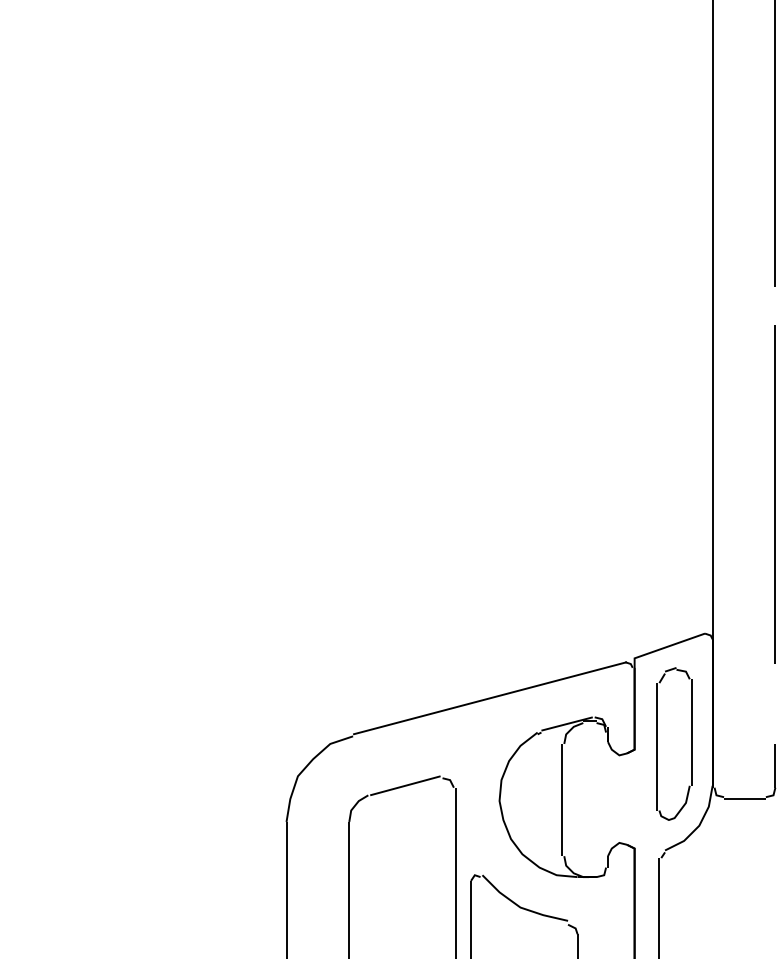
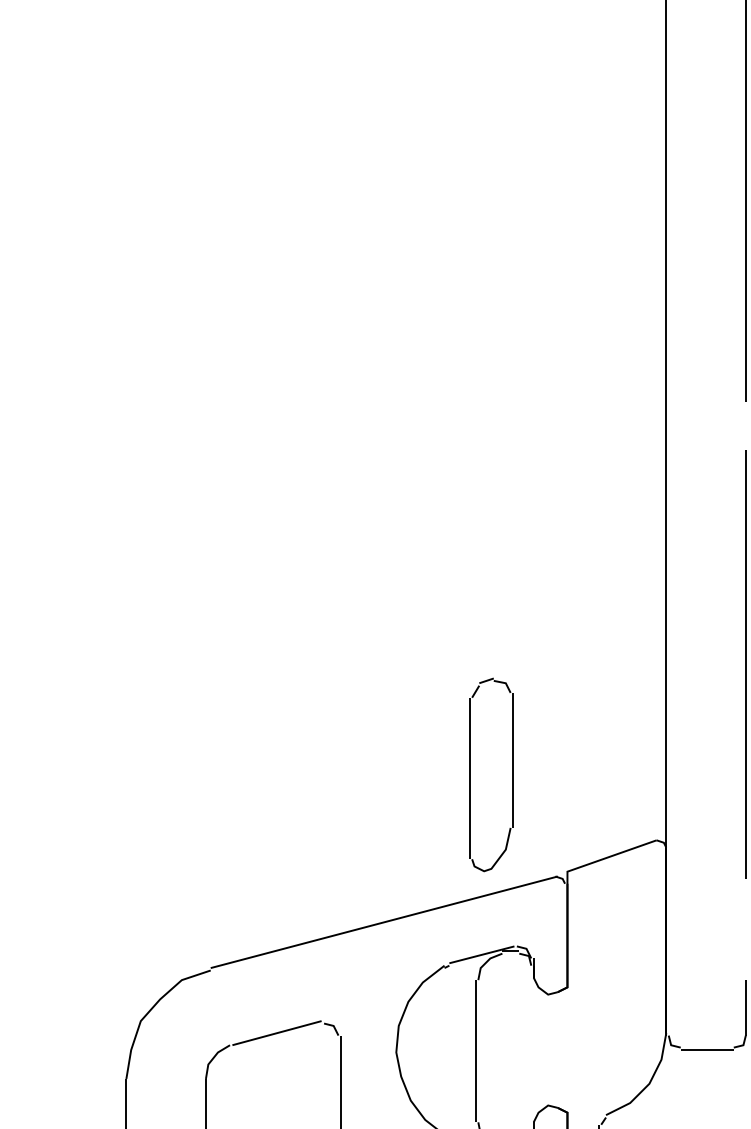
part: (674, 743) -> (491, 774), moved

